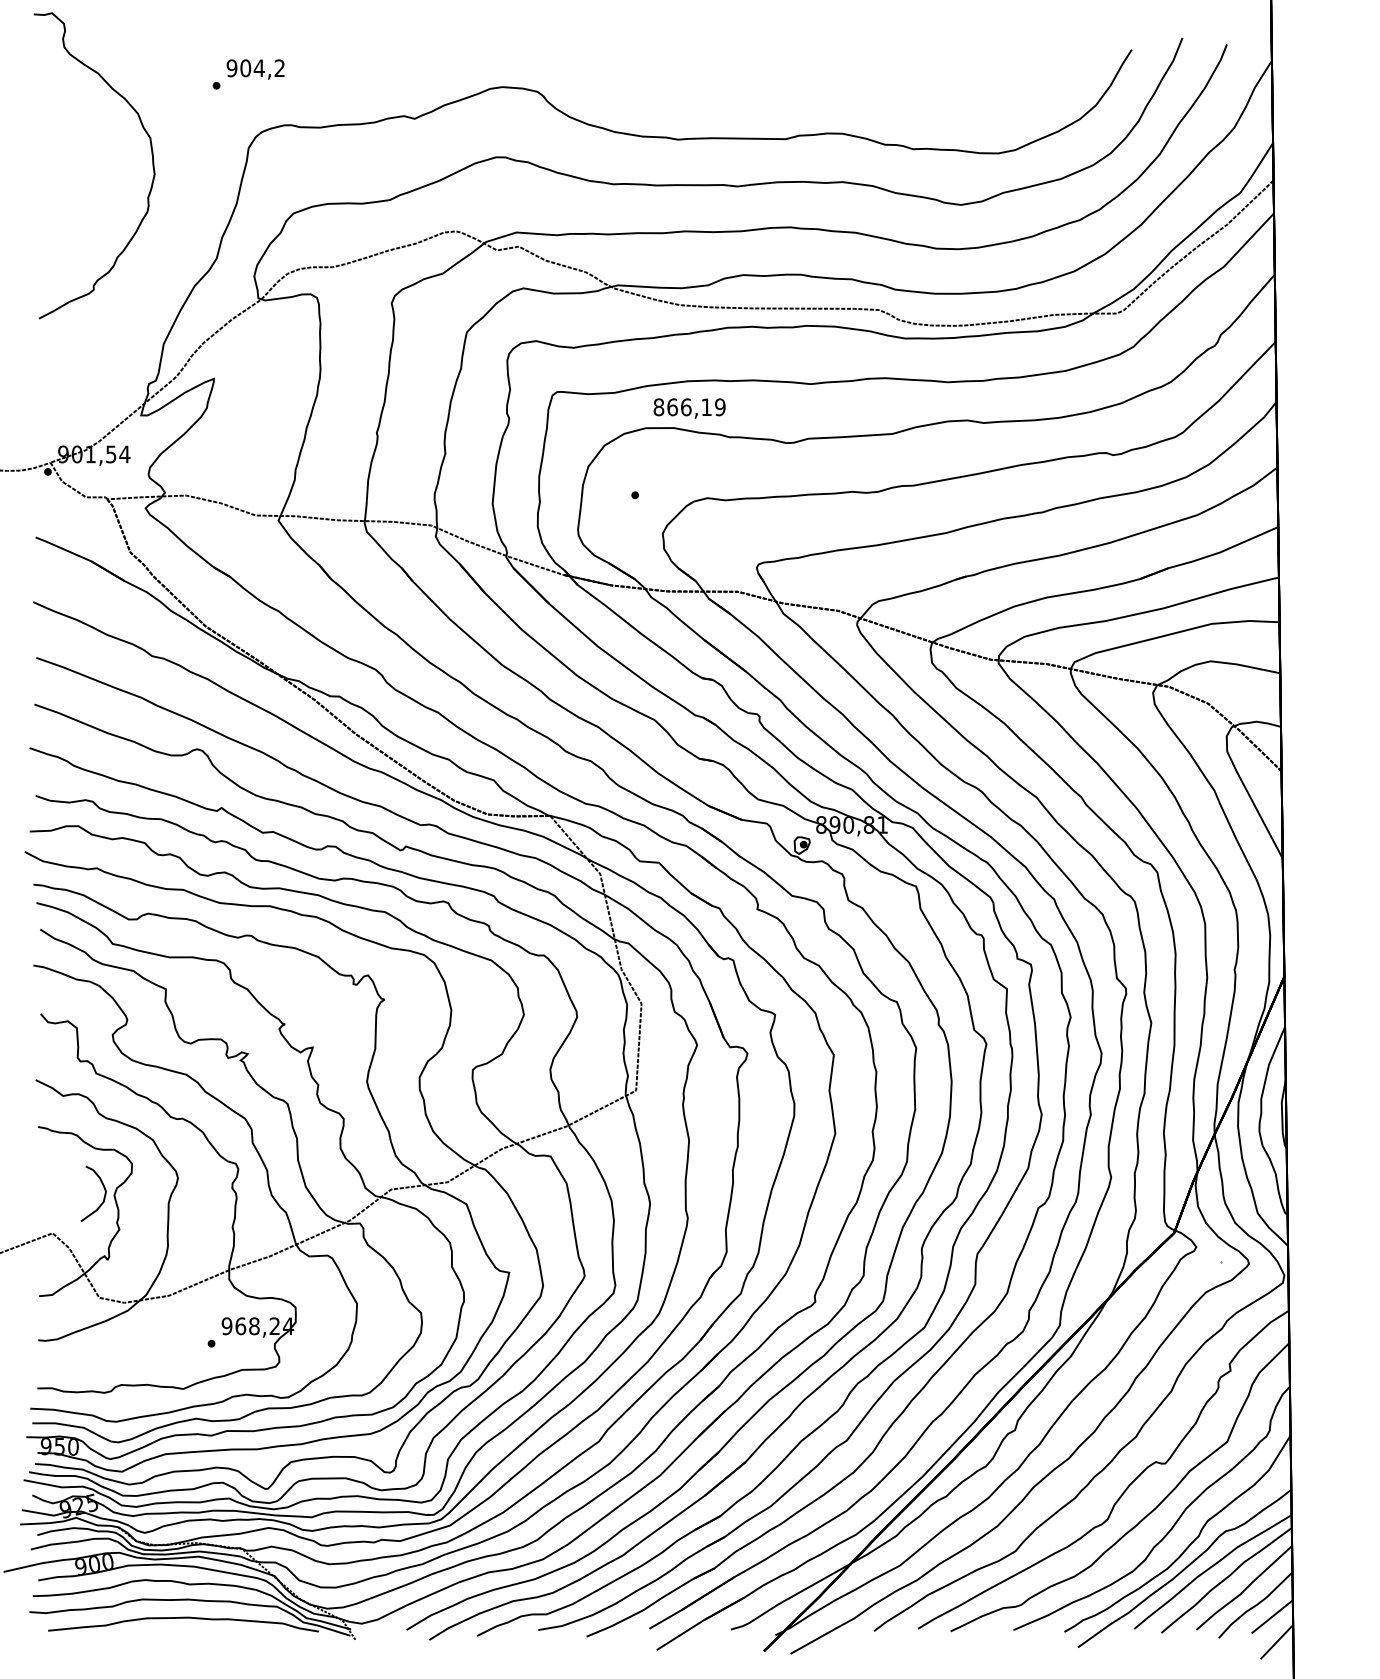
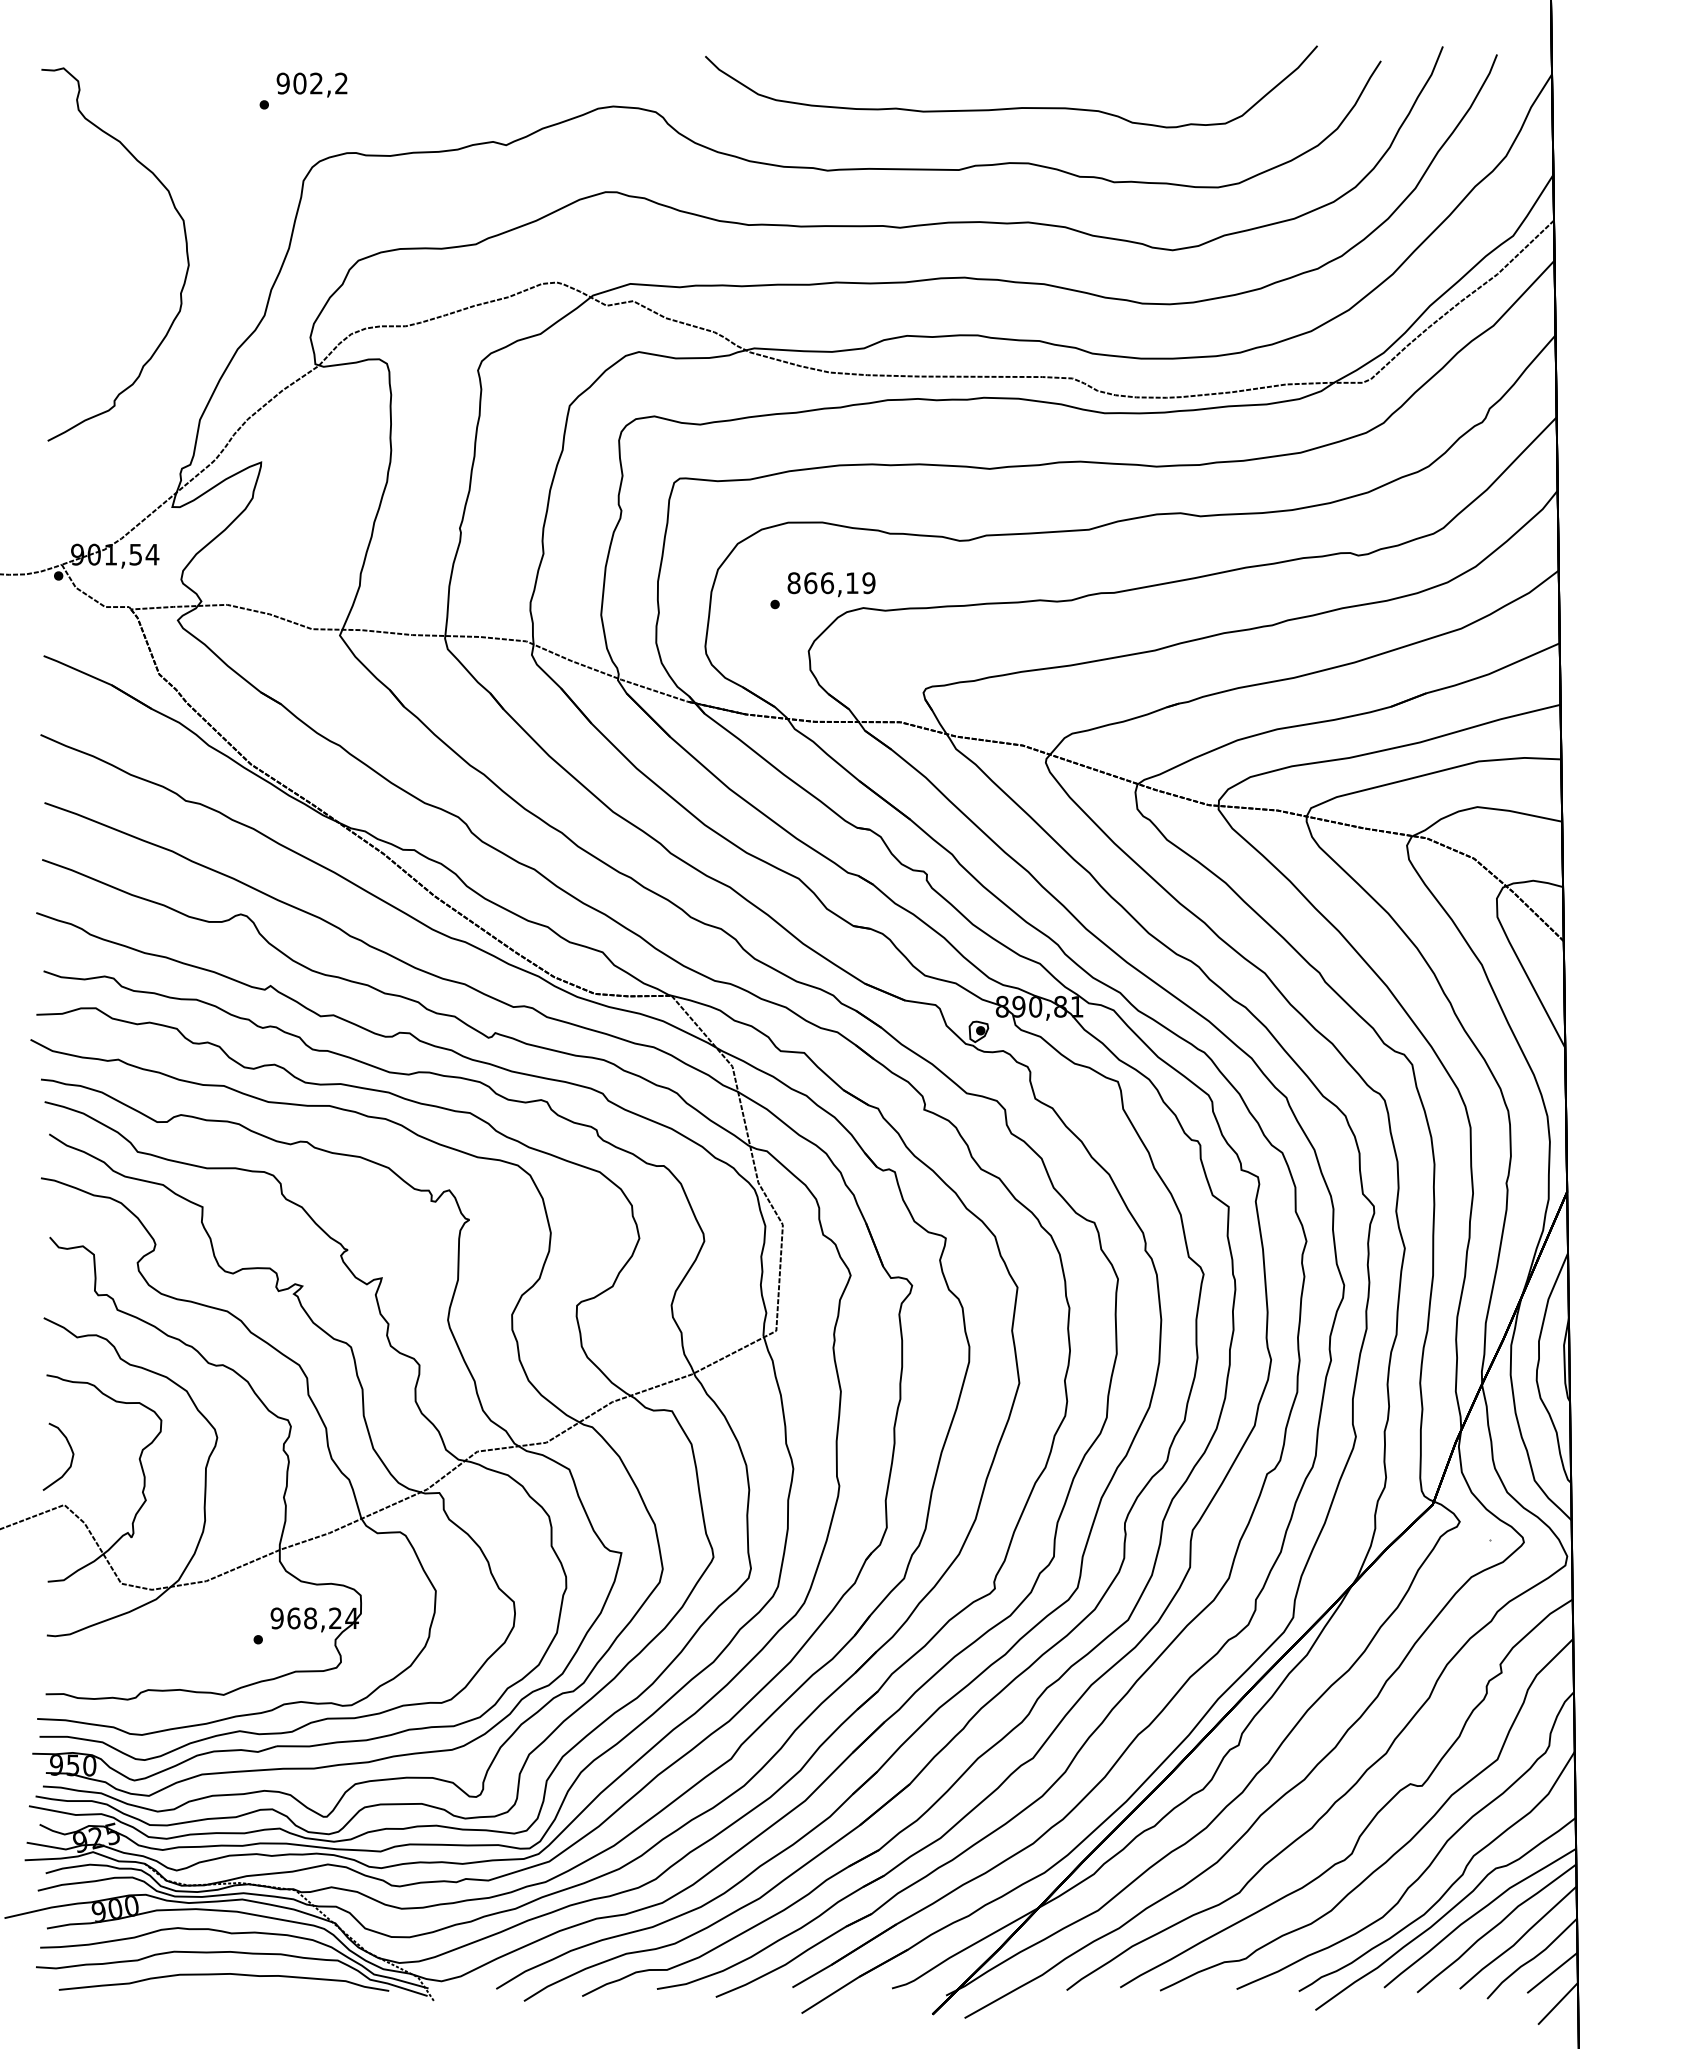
text: (259, 68) -> (316, 83), 904,2 -> 902,2
curve: (828, 87) -> (1011, 107), added
curve: (151, 157) -> (185, 244), moved
text: (689, 408) -> (831, 584), moved
curve: (104, 1194) -> (71, 1457), moved

